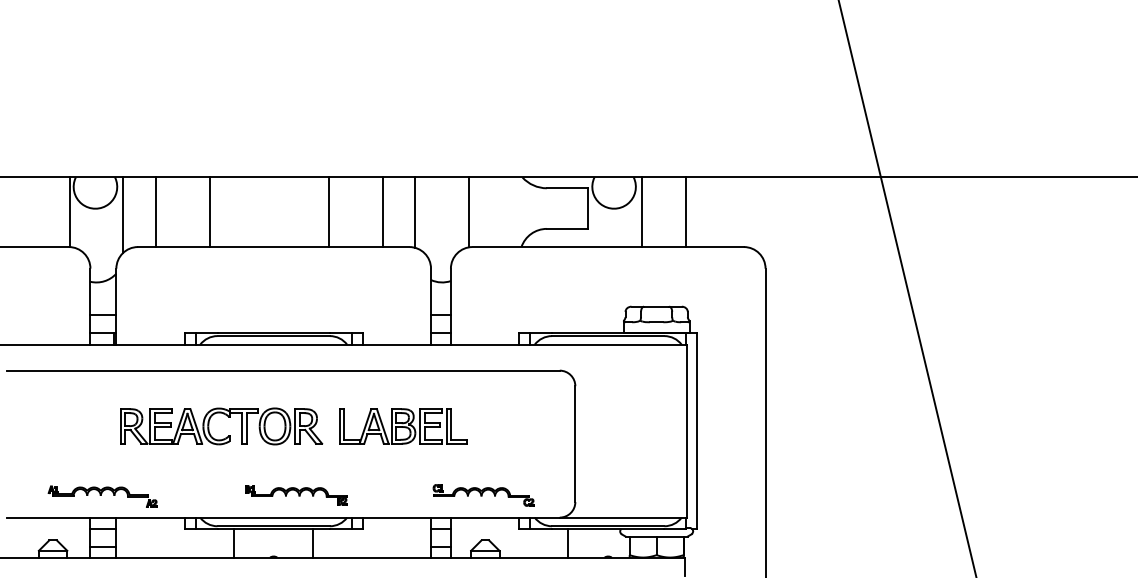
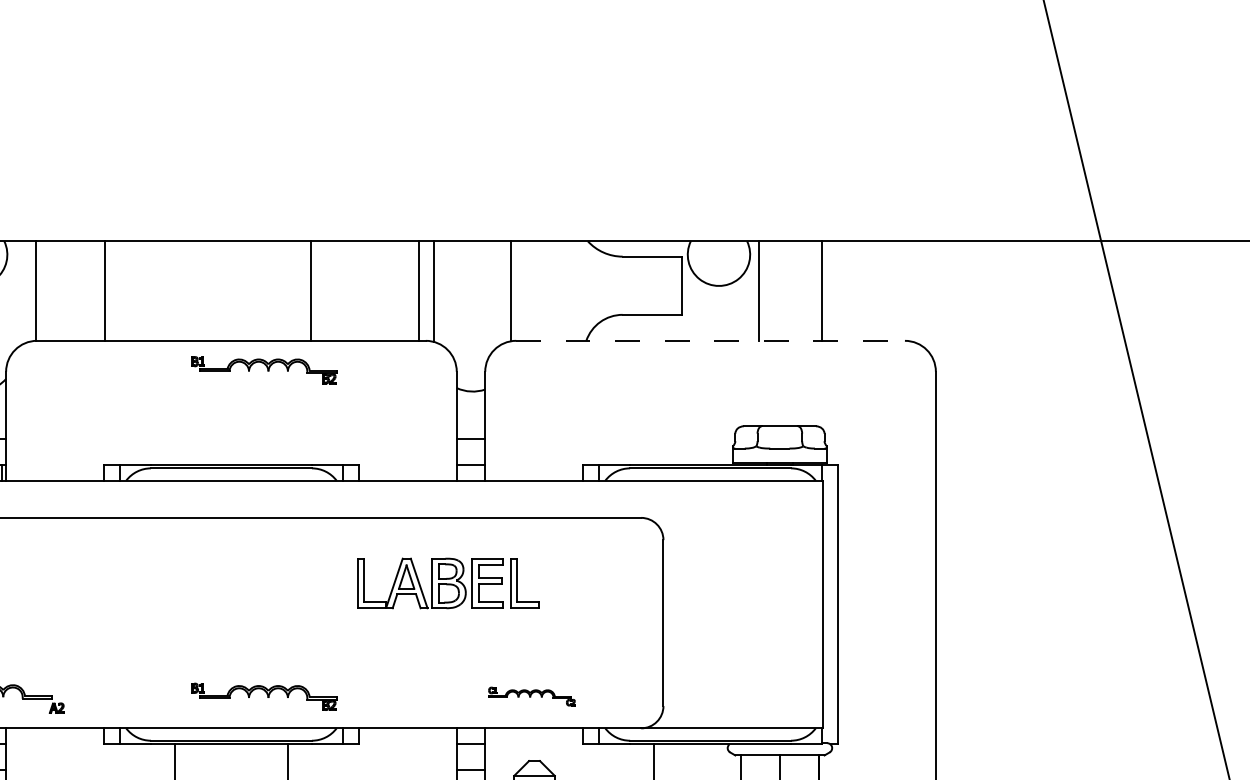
line: (156, 212) -> (36, 291), moved
line: (209, 212) -> (105, 291), moved
line: (382, 212) -> (418, 291), moved
line: (123, 214) -> (16, 294), removed
line: (608, 247) -> (710, 341), solid -> dashed
part: (296, 267) -> (264, 370), added
part: (228, 417) -> (166, 584), removed
part: (403, 426) -> (448, 583), moved
part: (483, 495) -> (531, 696), size x0.6

